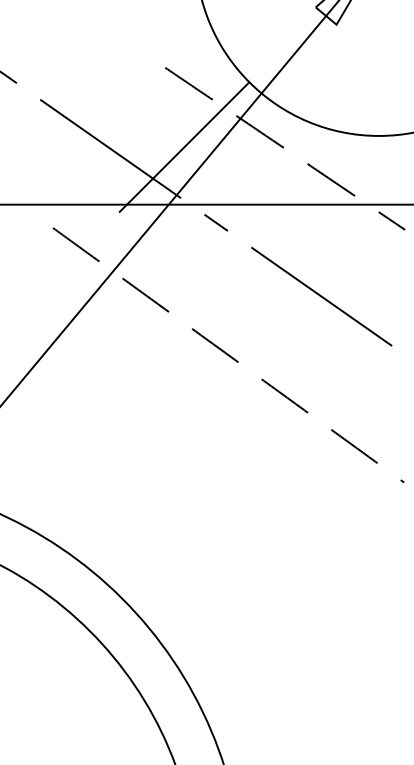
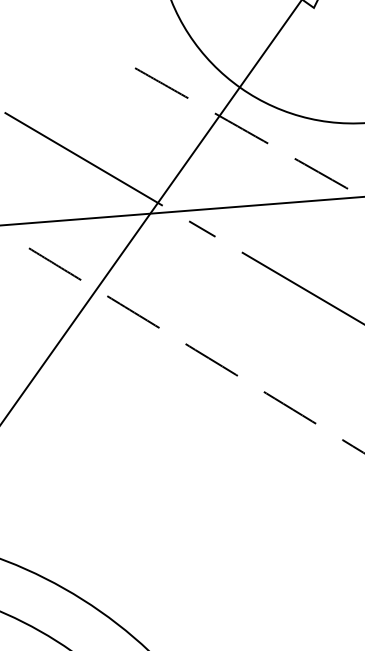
line: (184, 146) -> (162, 150), removed

